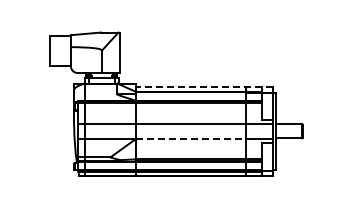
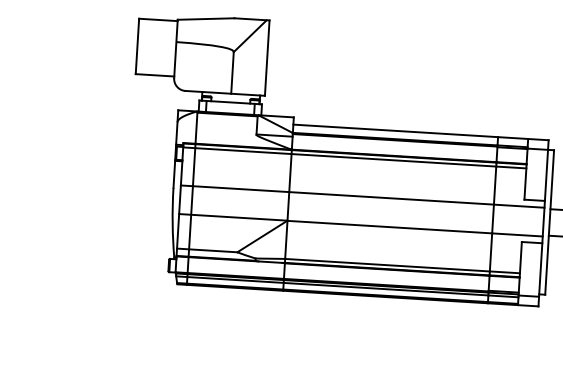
line: (204, 87) -> (420, 132), dashed -> solid
line: (191, 138) -> (390, 226), dashed -> solid

